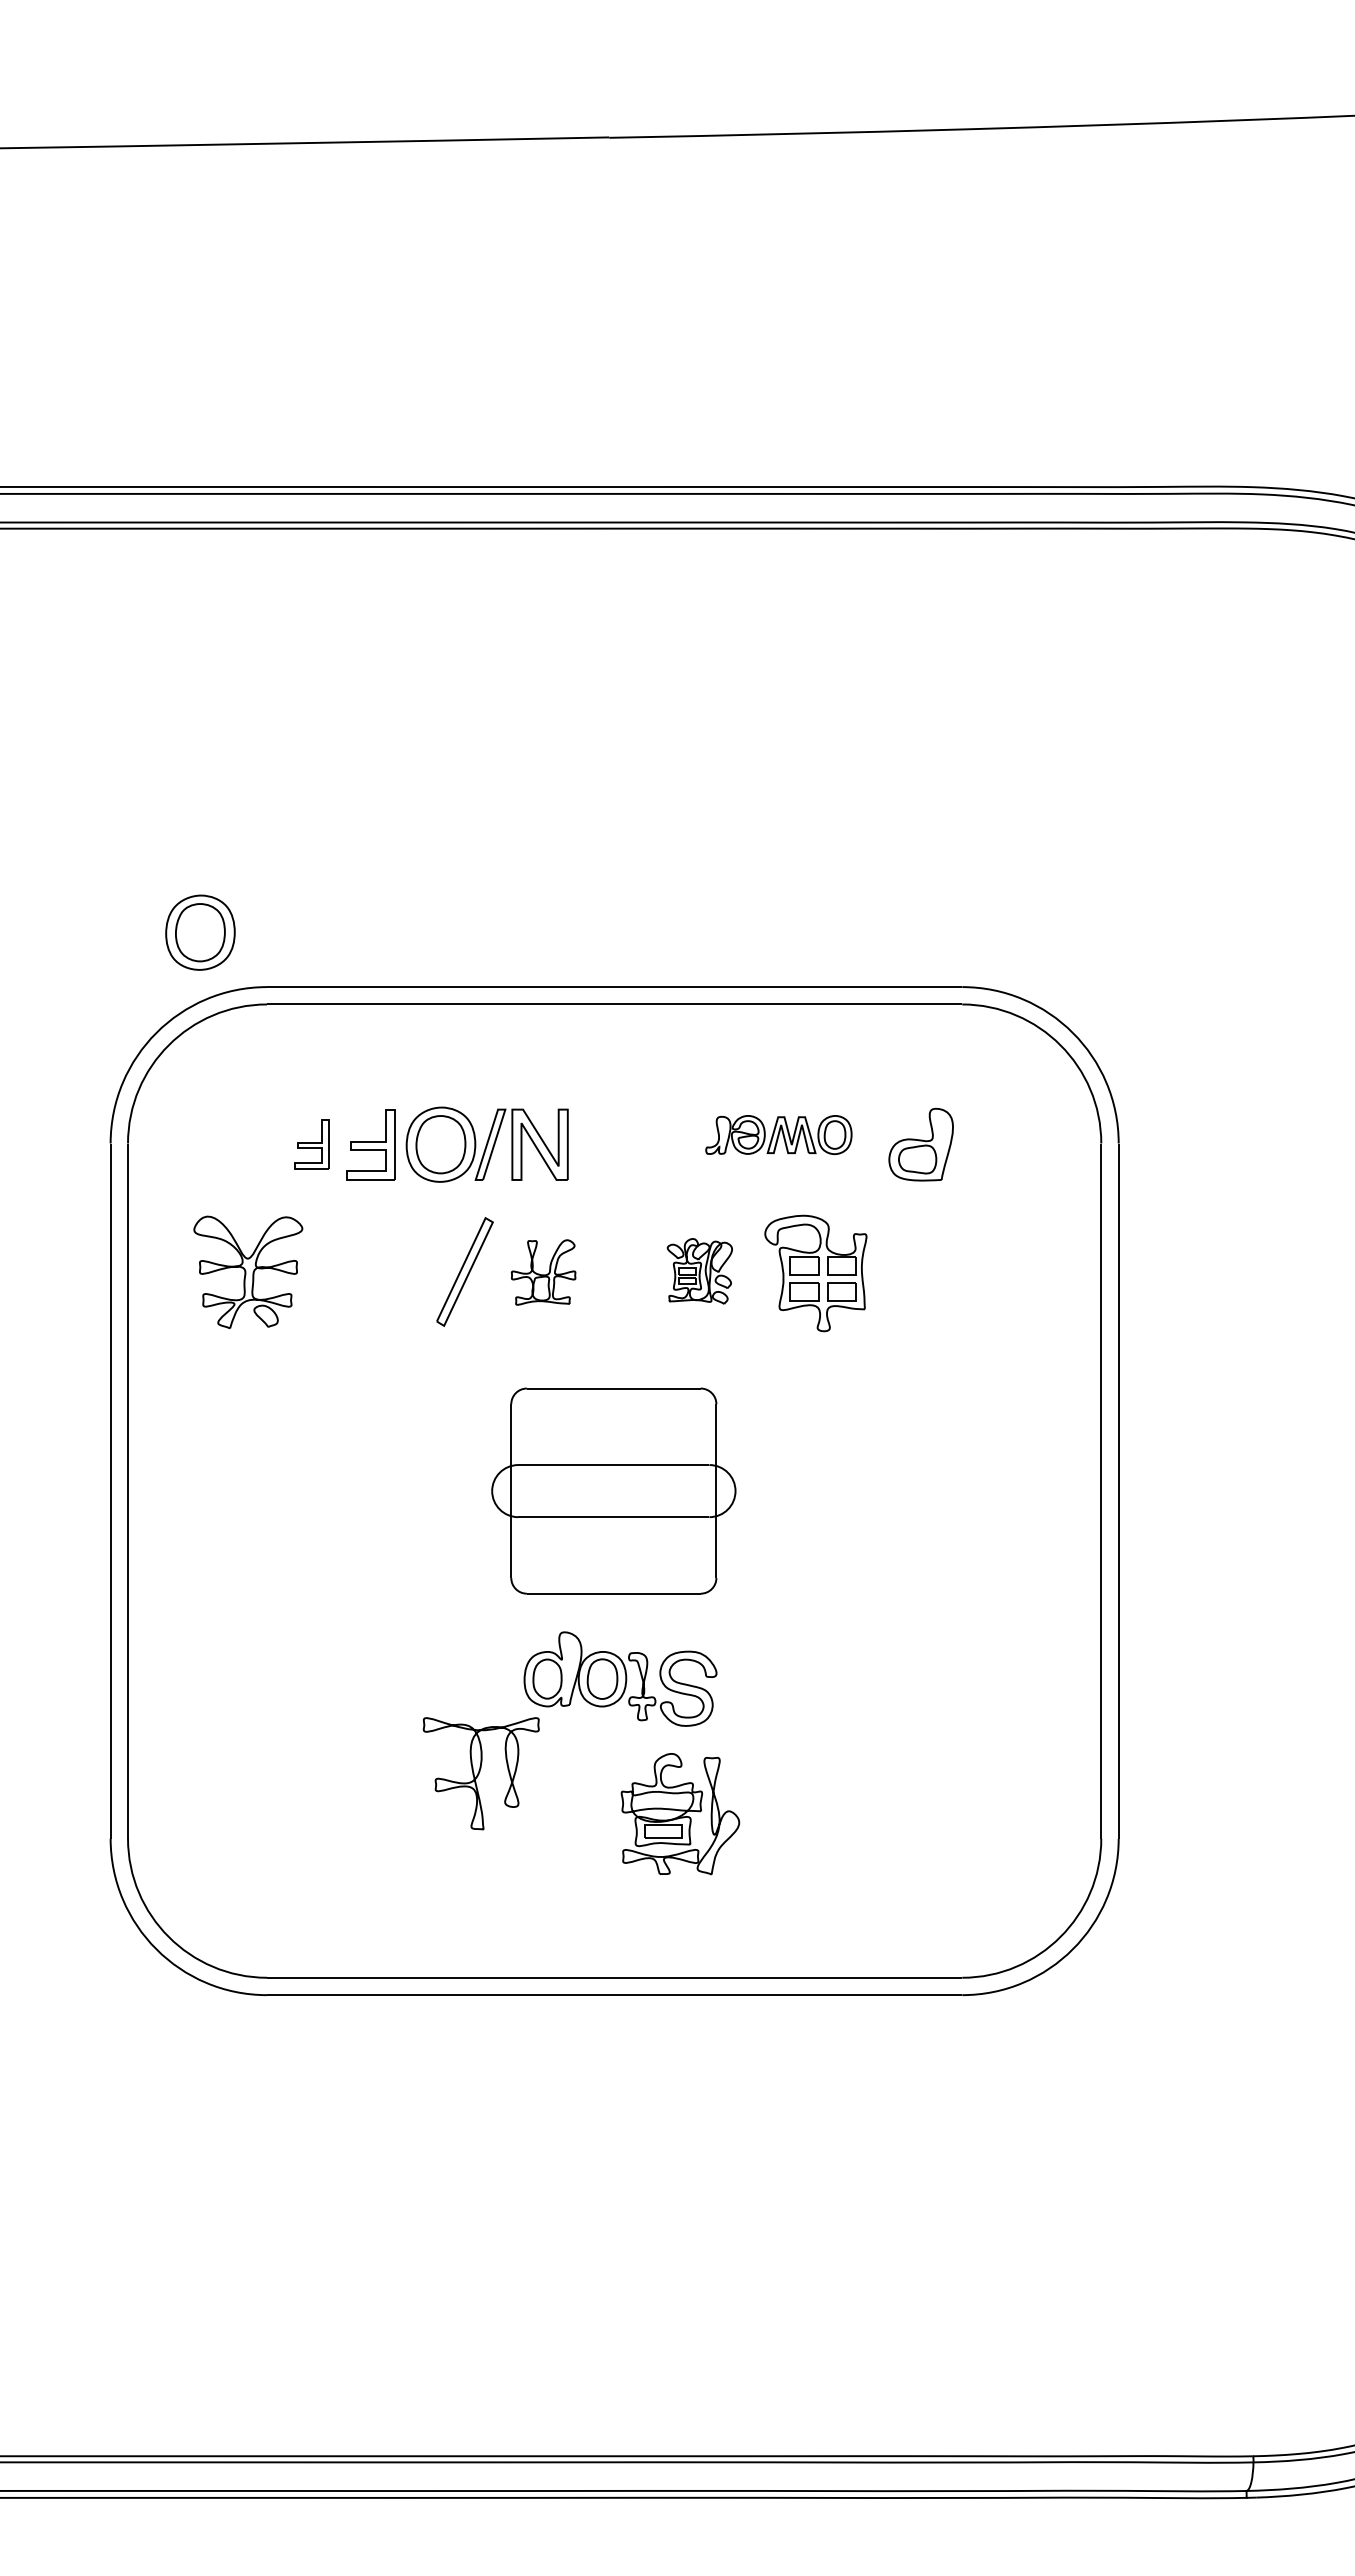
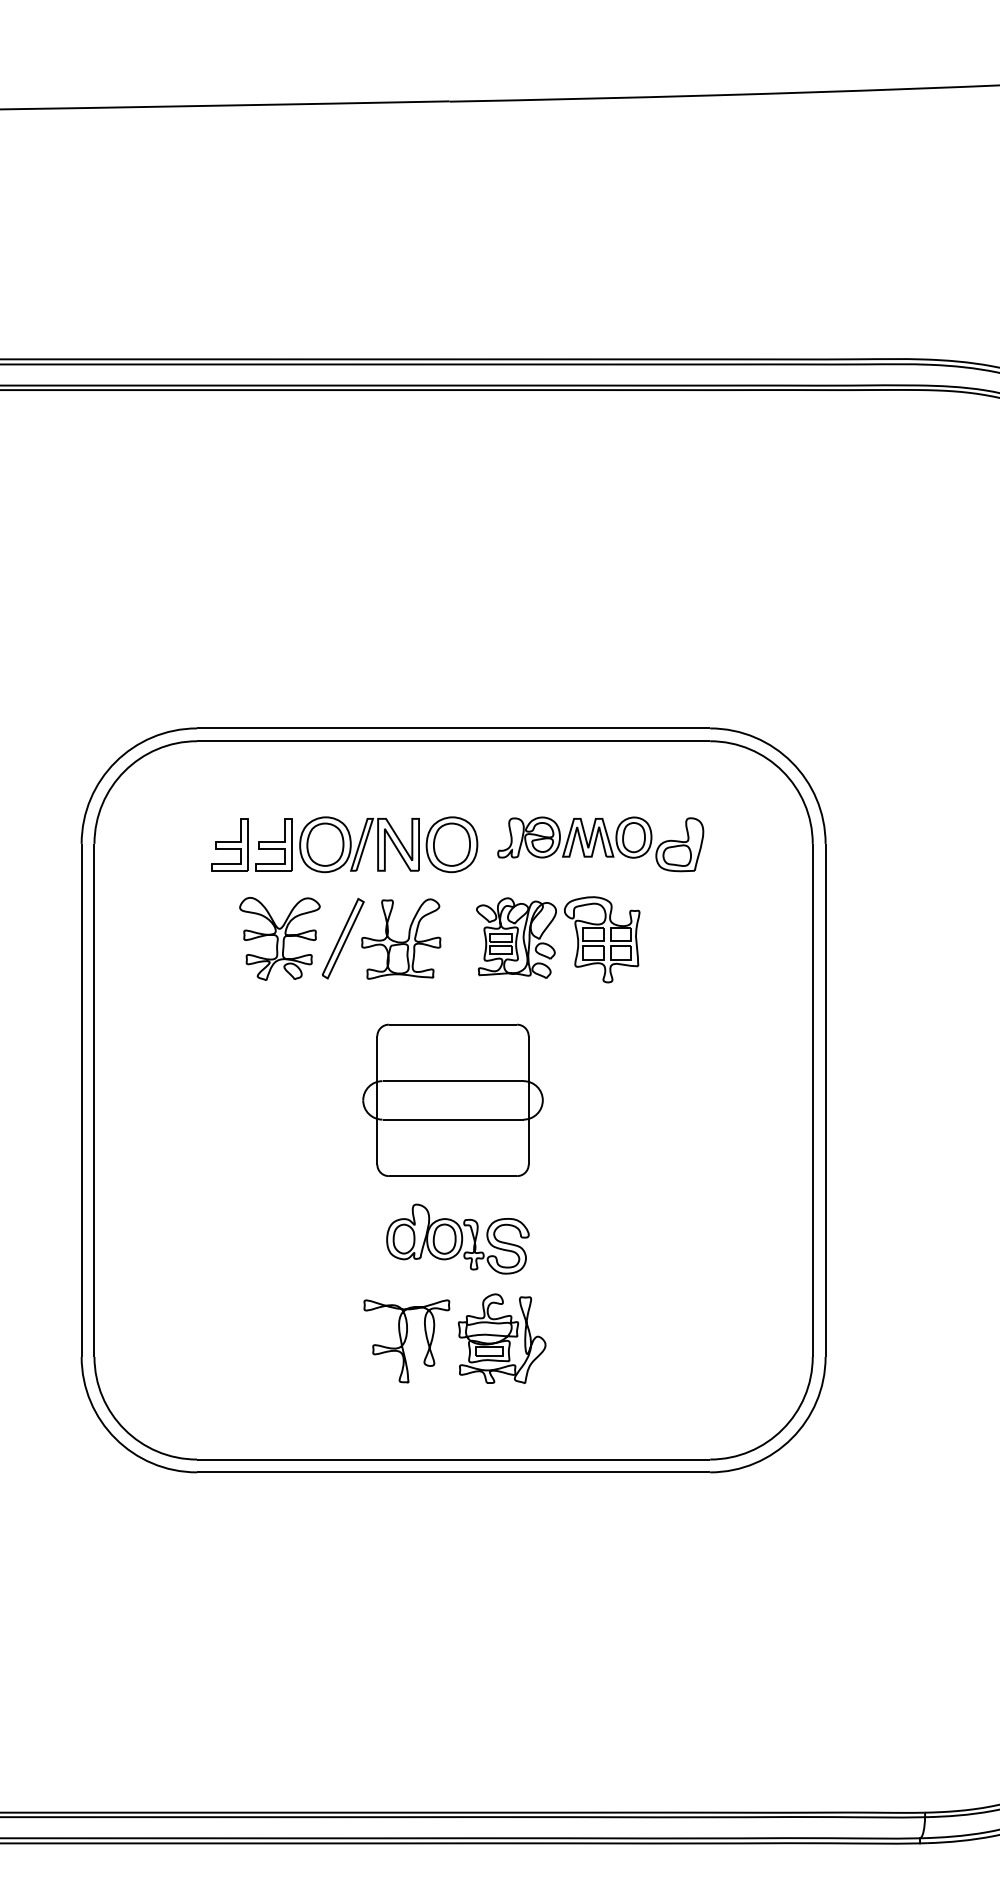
part: (200, 932) -> (452, 844), moved
part: (778, 1134) -> (574, 837), size x1.43
part: (311, 1144) -> (229, 844), size x1.43
part: (699, 1271) -> (516, 938), size x1.67
part: (248, 1272) -> (280, 939), moved
part: (543, 1272) -> (401, 939), size x1.67
part: (480, 1773) -> (406, 1341), moved

